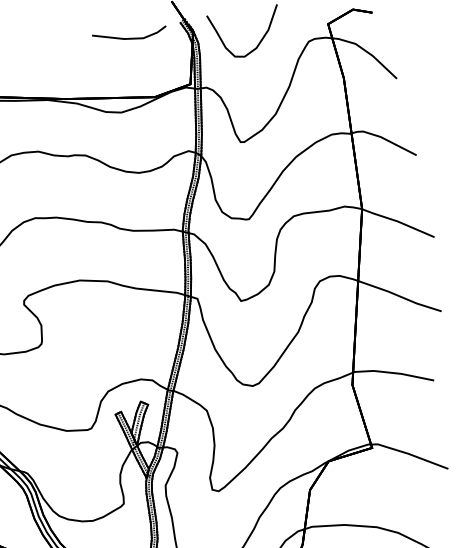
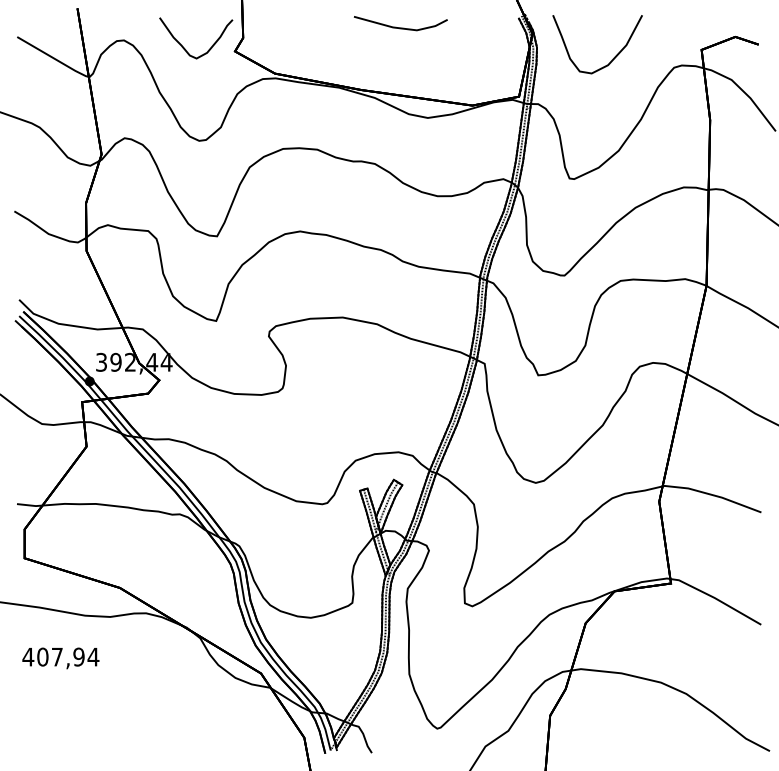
line: (130, 38) -> (400, 27), moved

